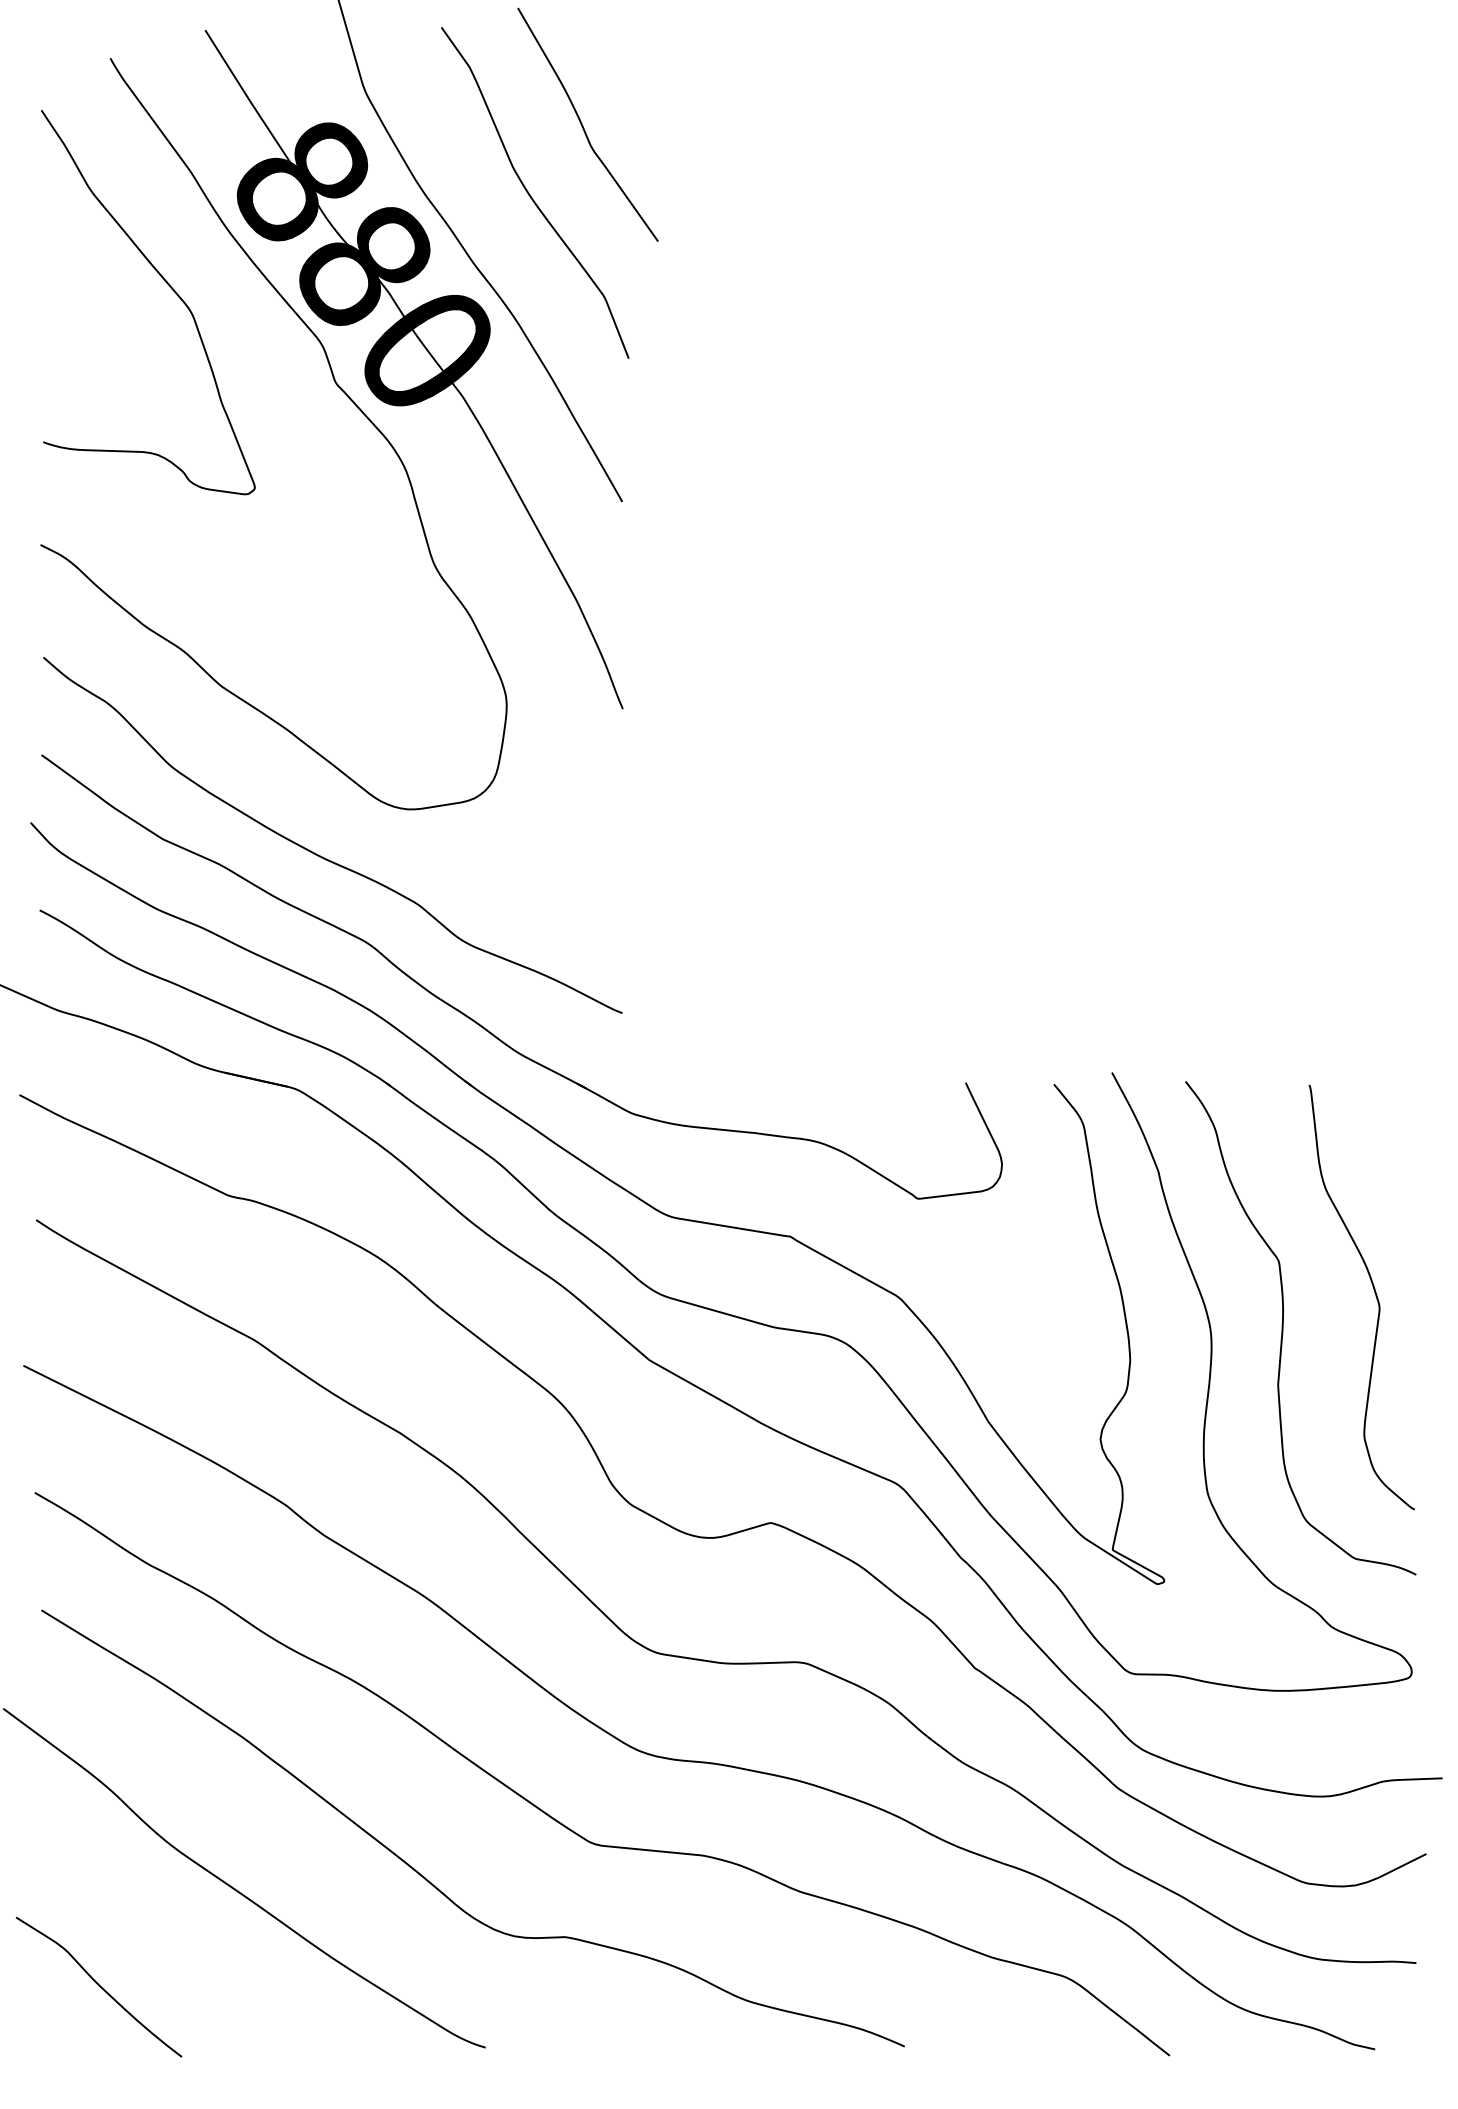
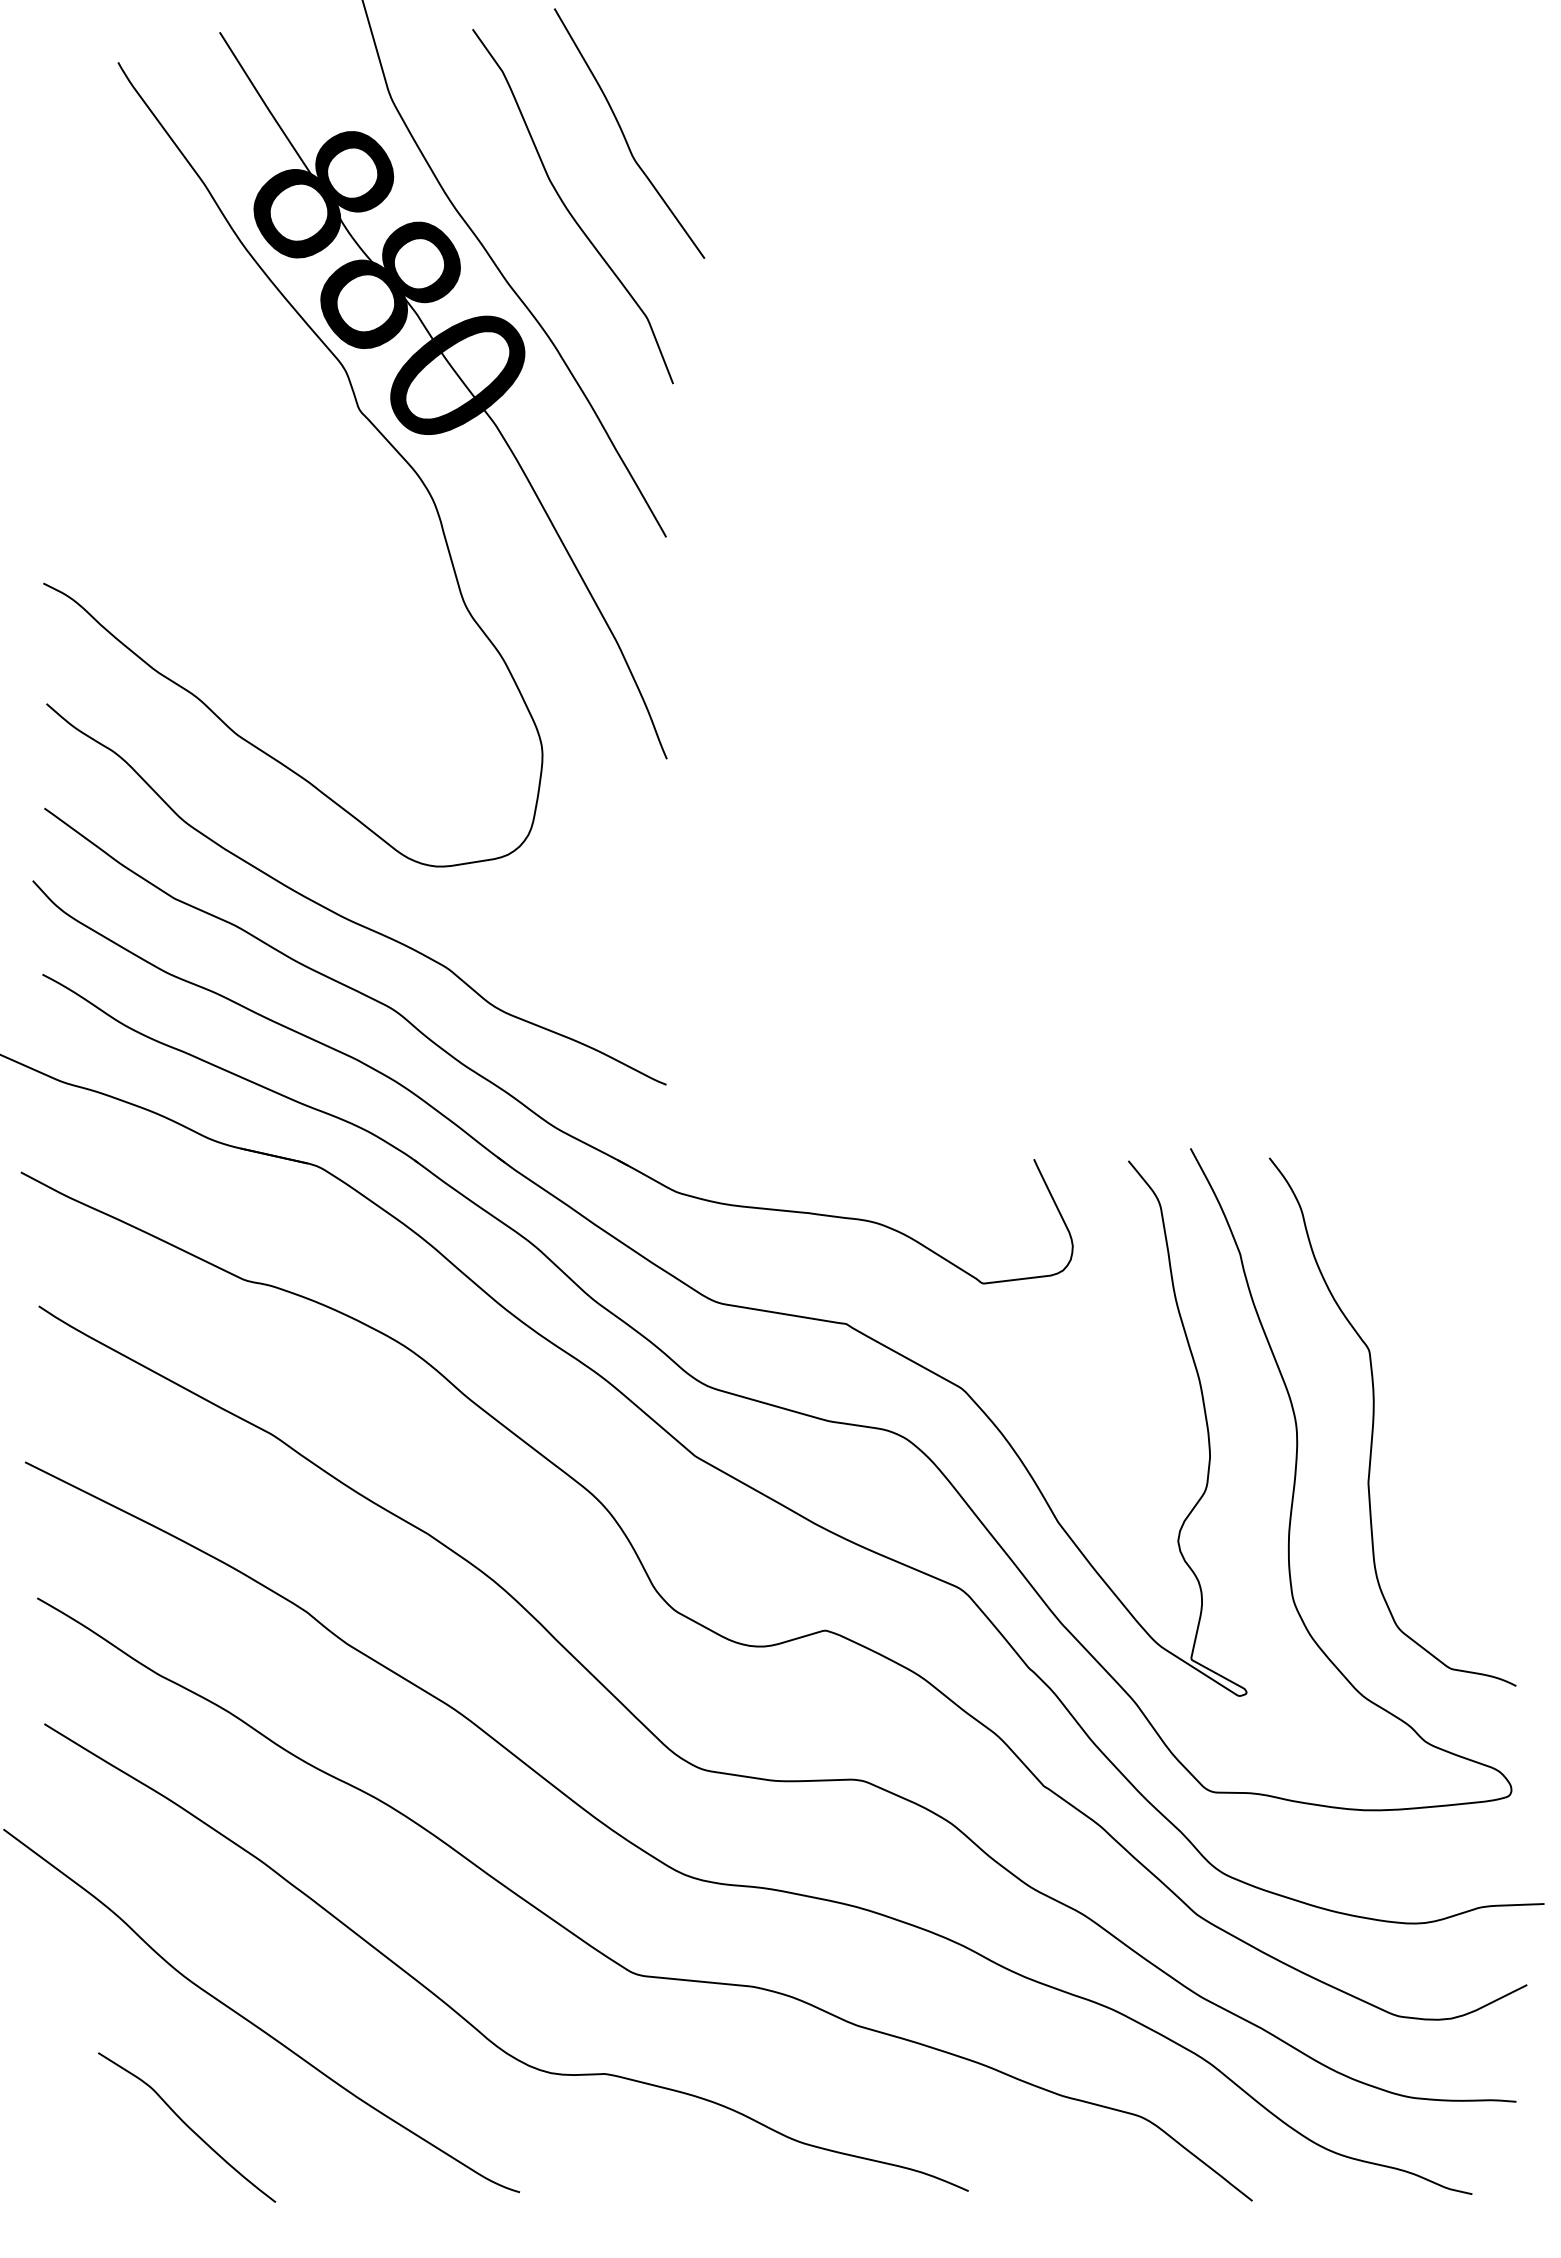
curve: (169, 287) -> (181, 307), removed
curve: (1374, 1292) -> (1471, 1383), removed
curve: (99, 1987) -> (187, 2127), moved

